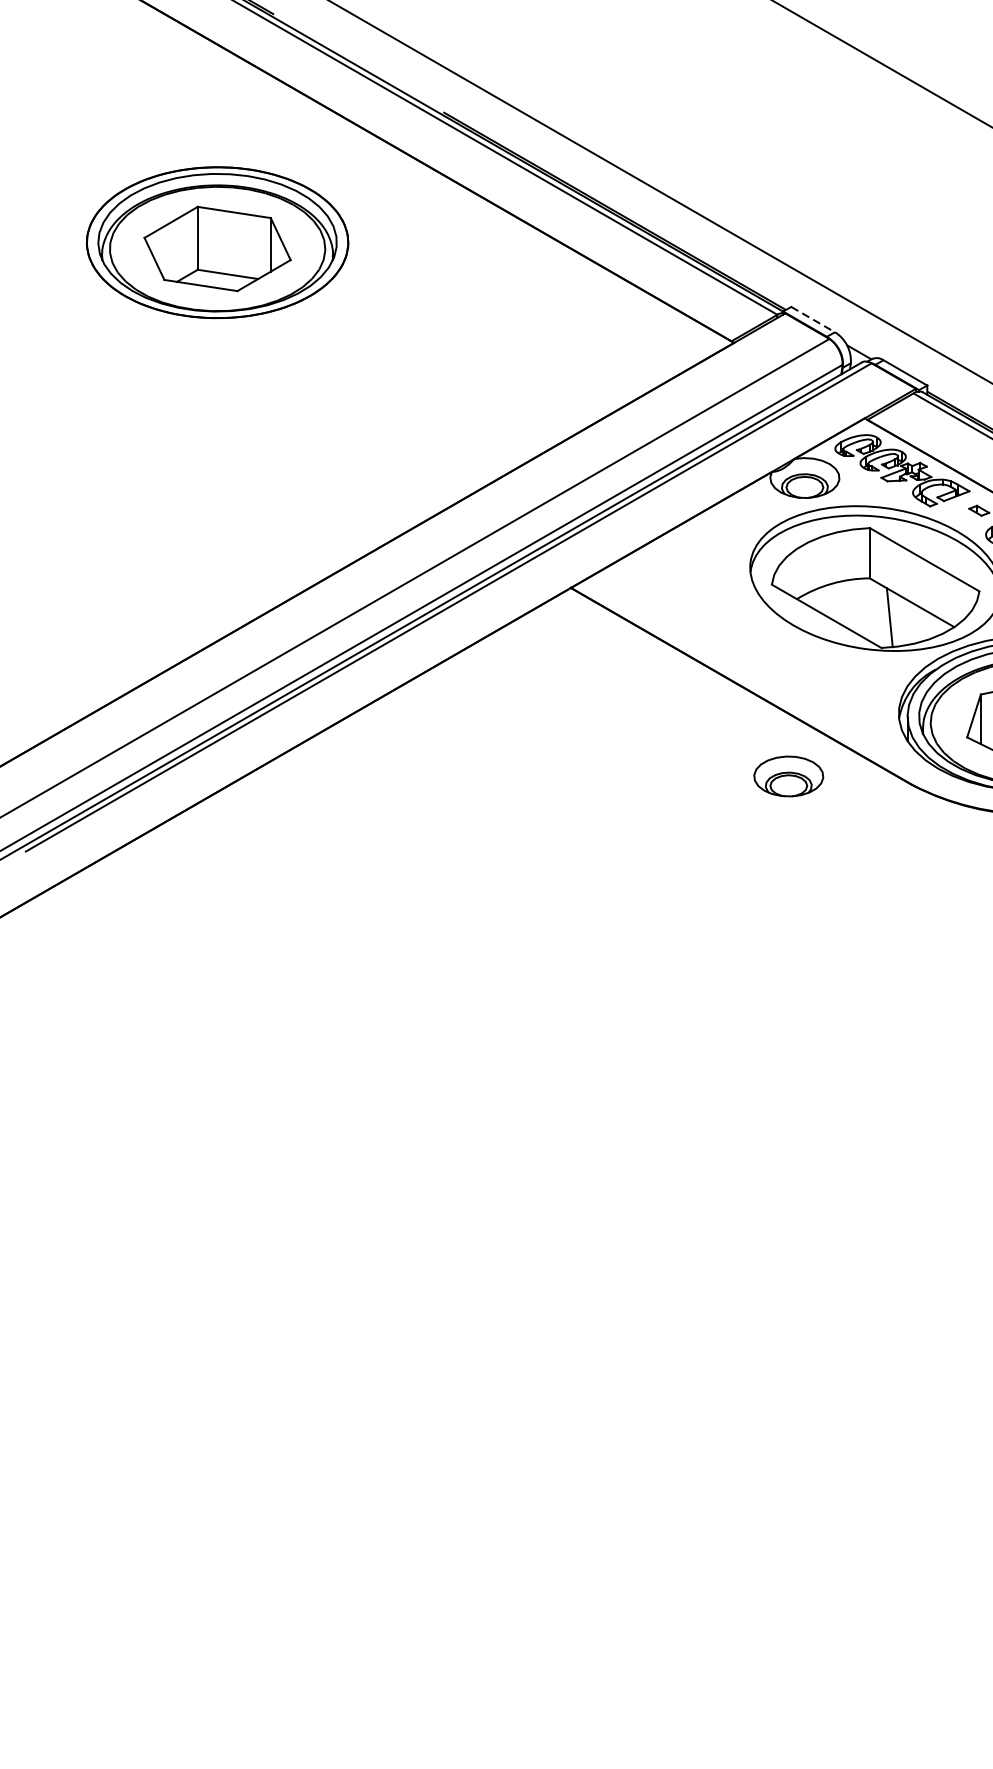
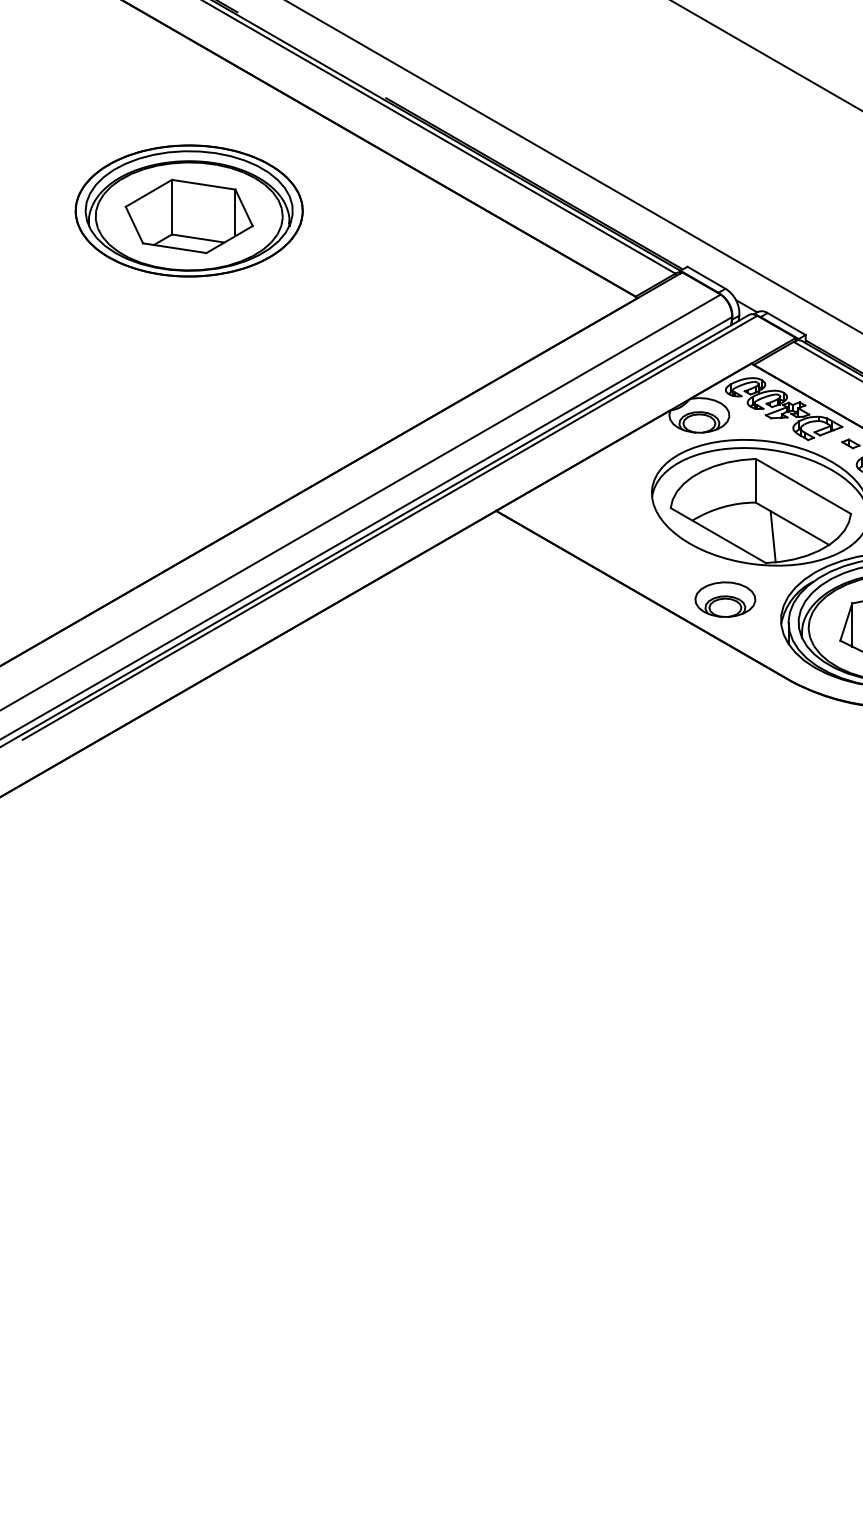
line: (813, 319) -> (706, 277), dashed -> solid
part: (788, 776) -> (725, 599), moved

